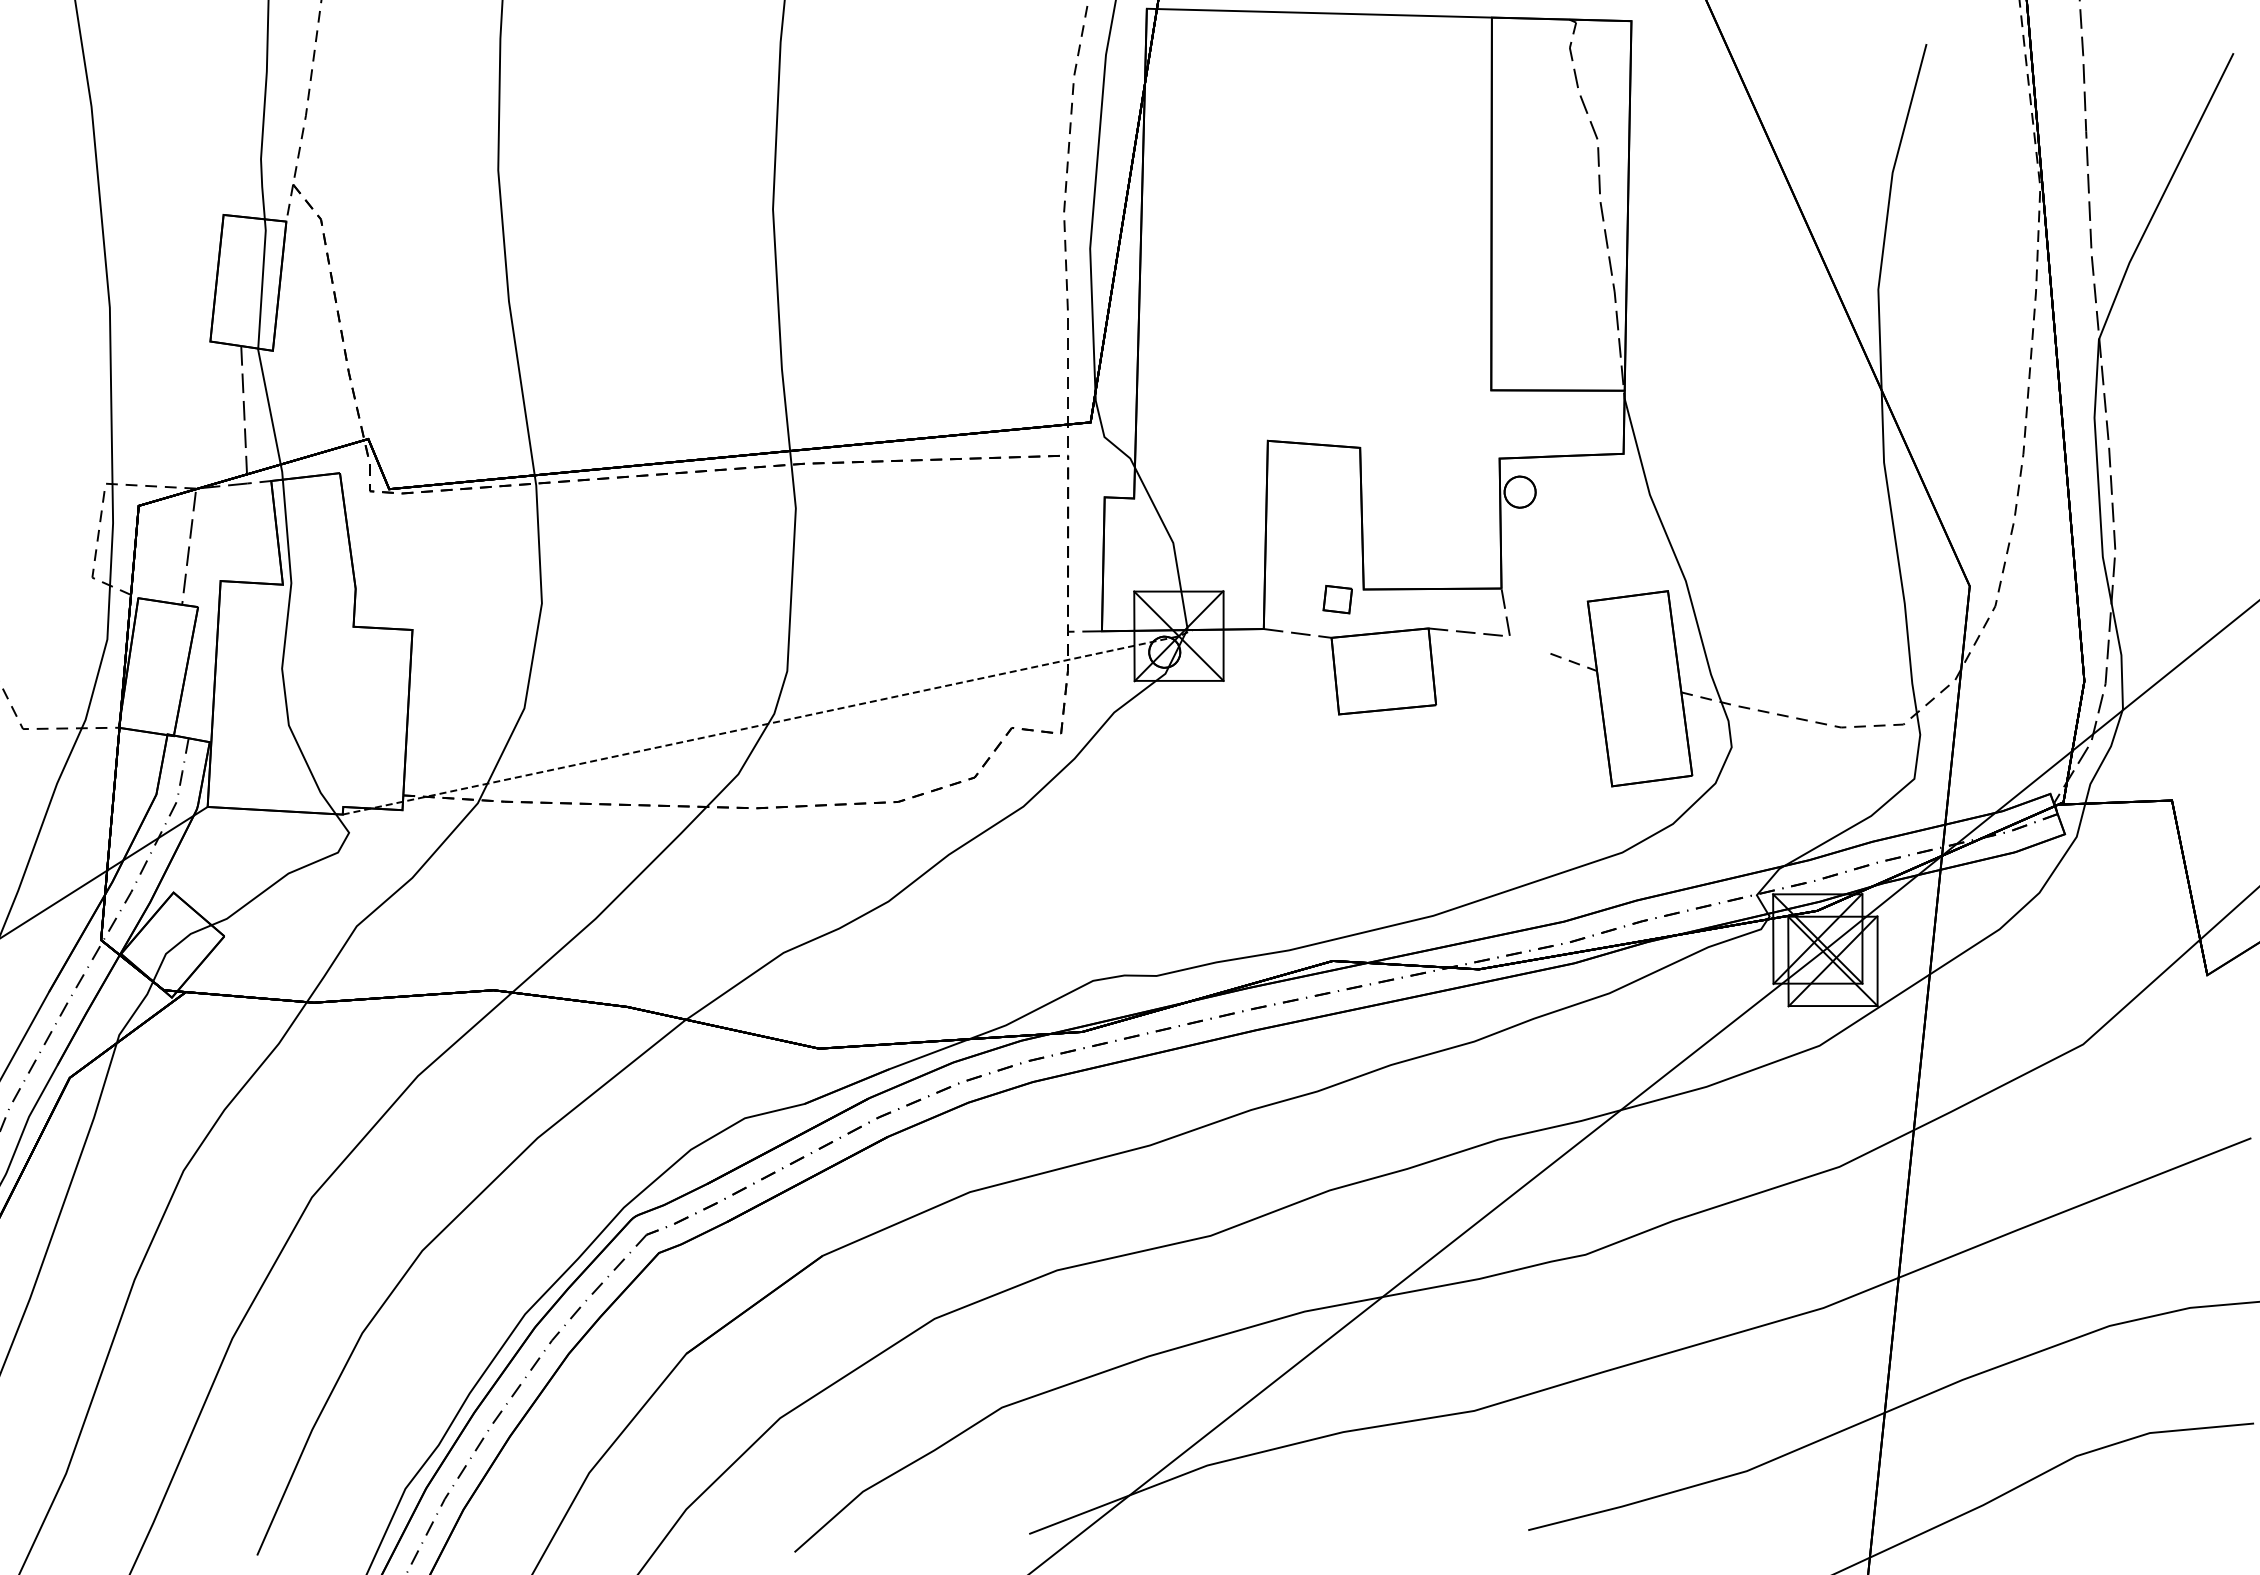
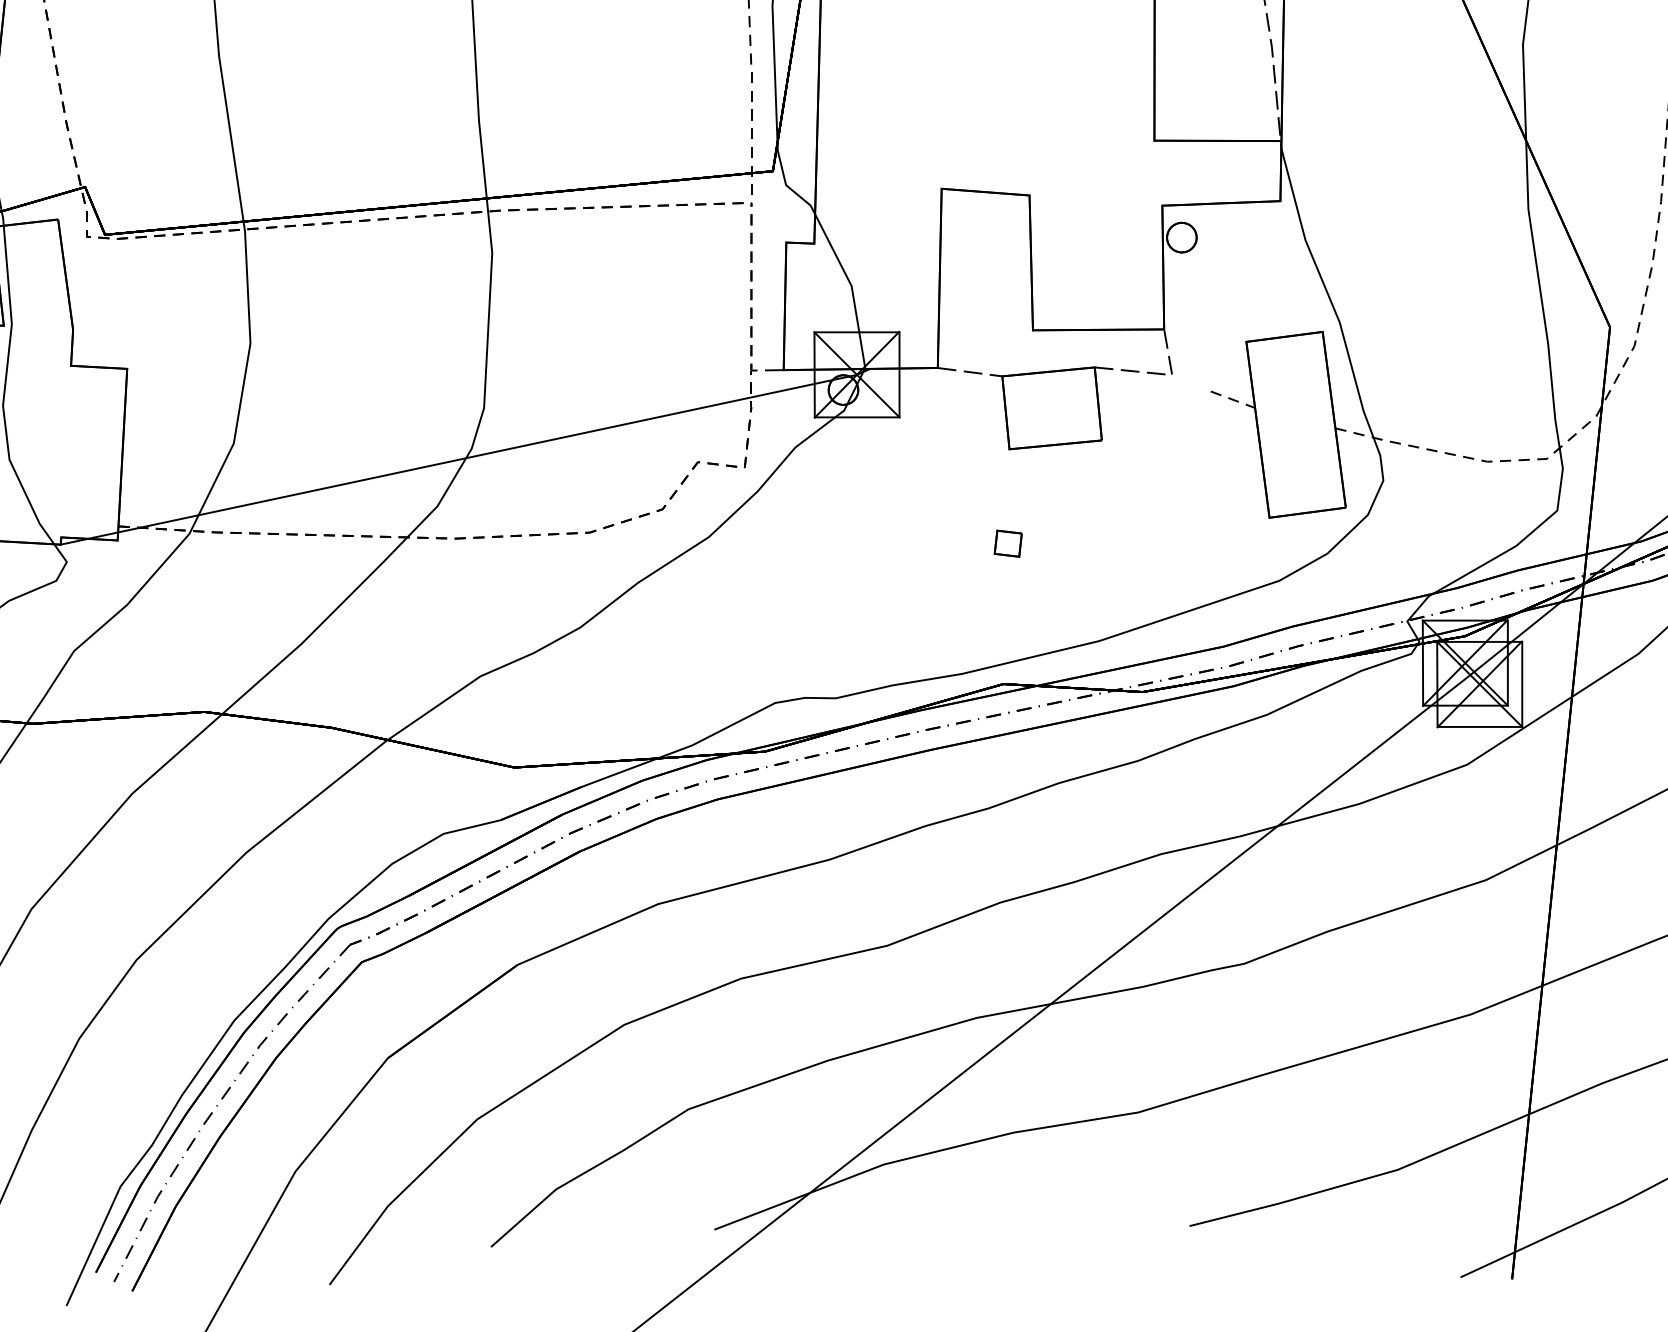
part: (1337, 599) -> (1007, 543), moved
line: (769, 723) -> (467, 457), dashed -> solid

